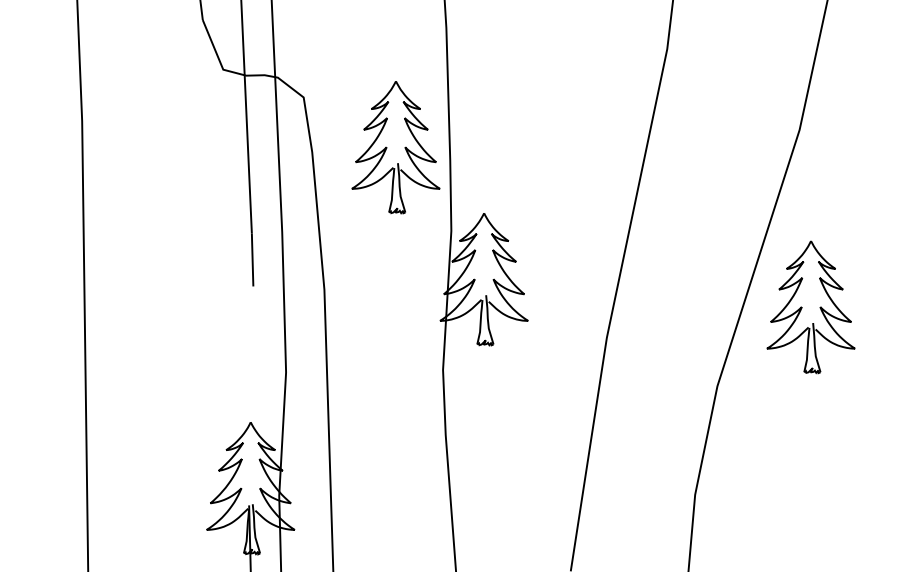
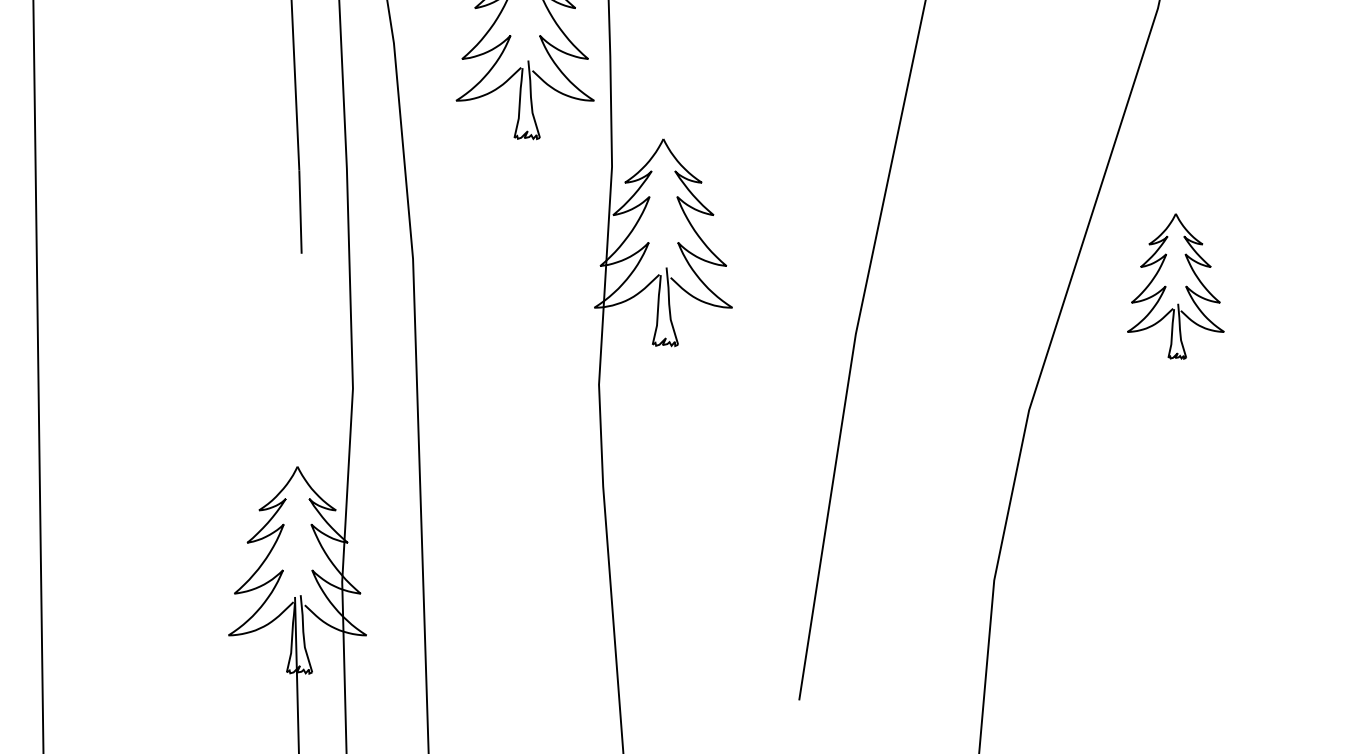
part: (810, 307) -> (1175, 286), size x0.7

